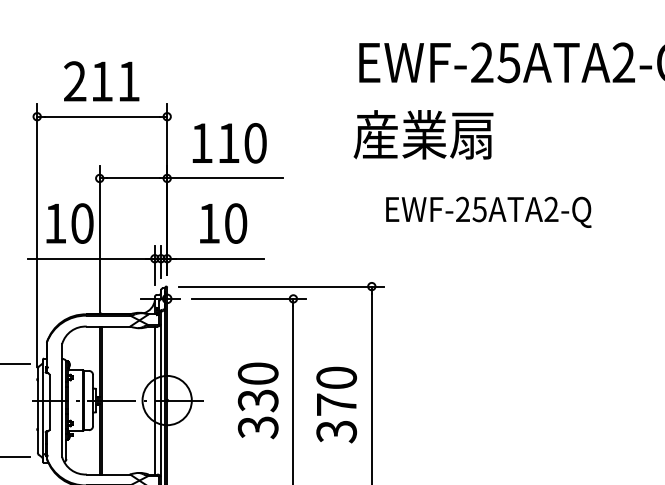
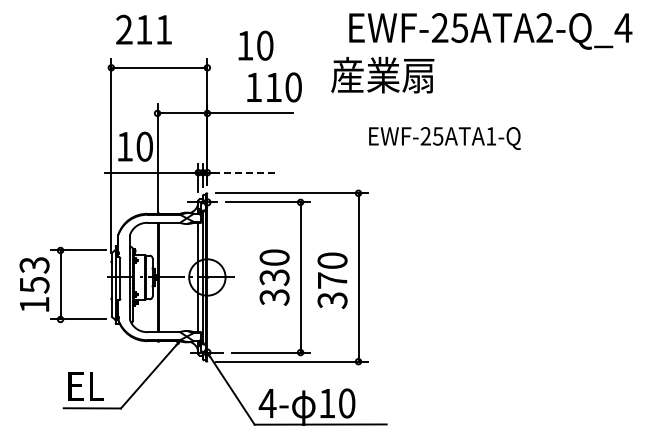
text: (101, 81) -> (143, 29), moved
text: (423, 135) -> (382, 75), moved
text: (229, 143) -> (274, 87), moved
text: (551, 209) -> (491, 136), EWF-25ATA2-Q -> EWF-25ATA1-Q
text: (222, 223) -> (255, 45), moved
line: (218, 258) -> (245, 172), solid -> dashed

